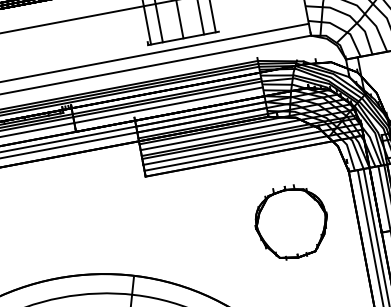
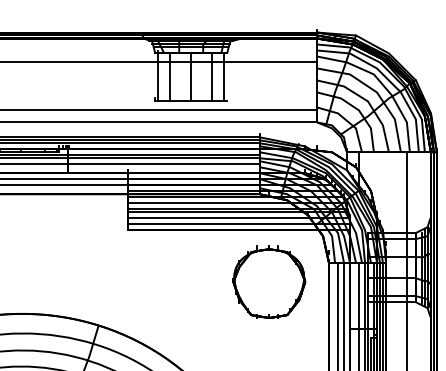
part: (291, 221) -> (269, 281), moved

